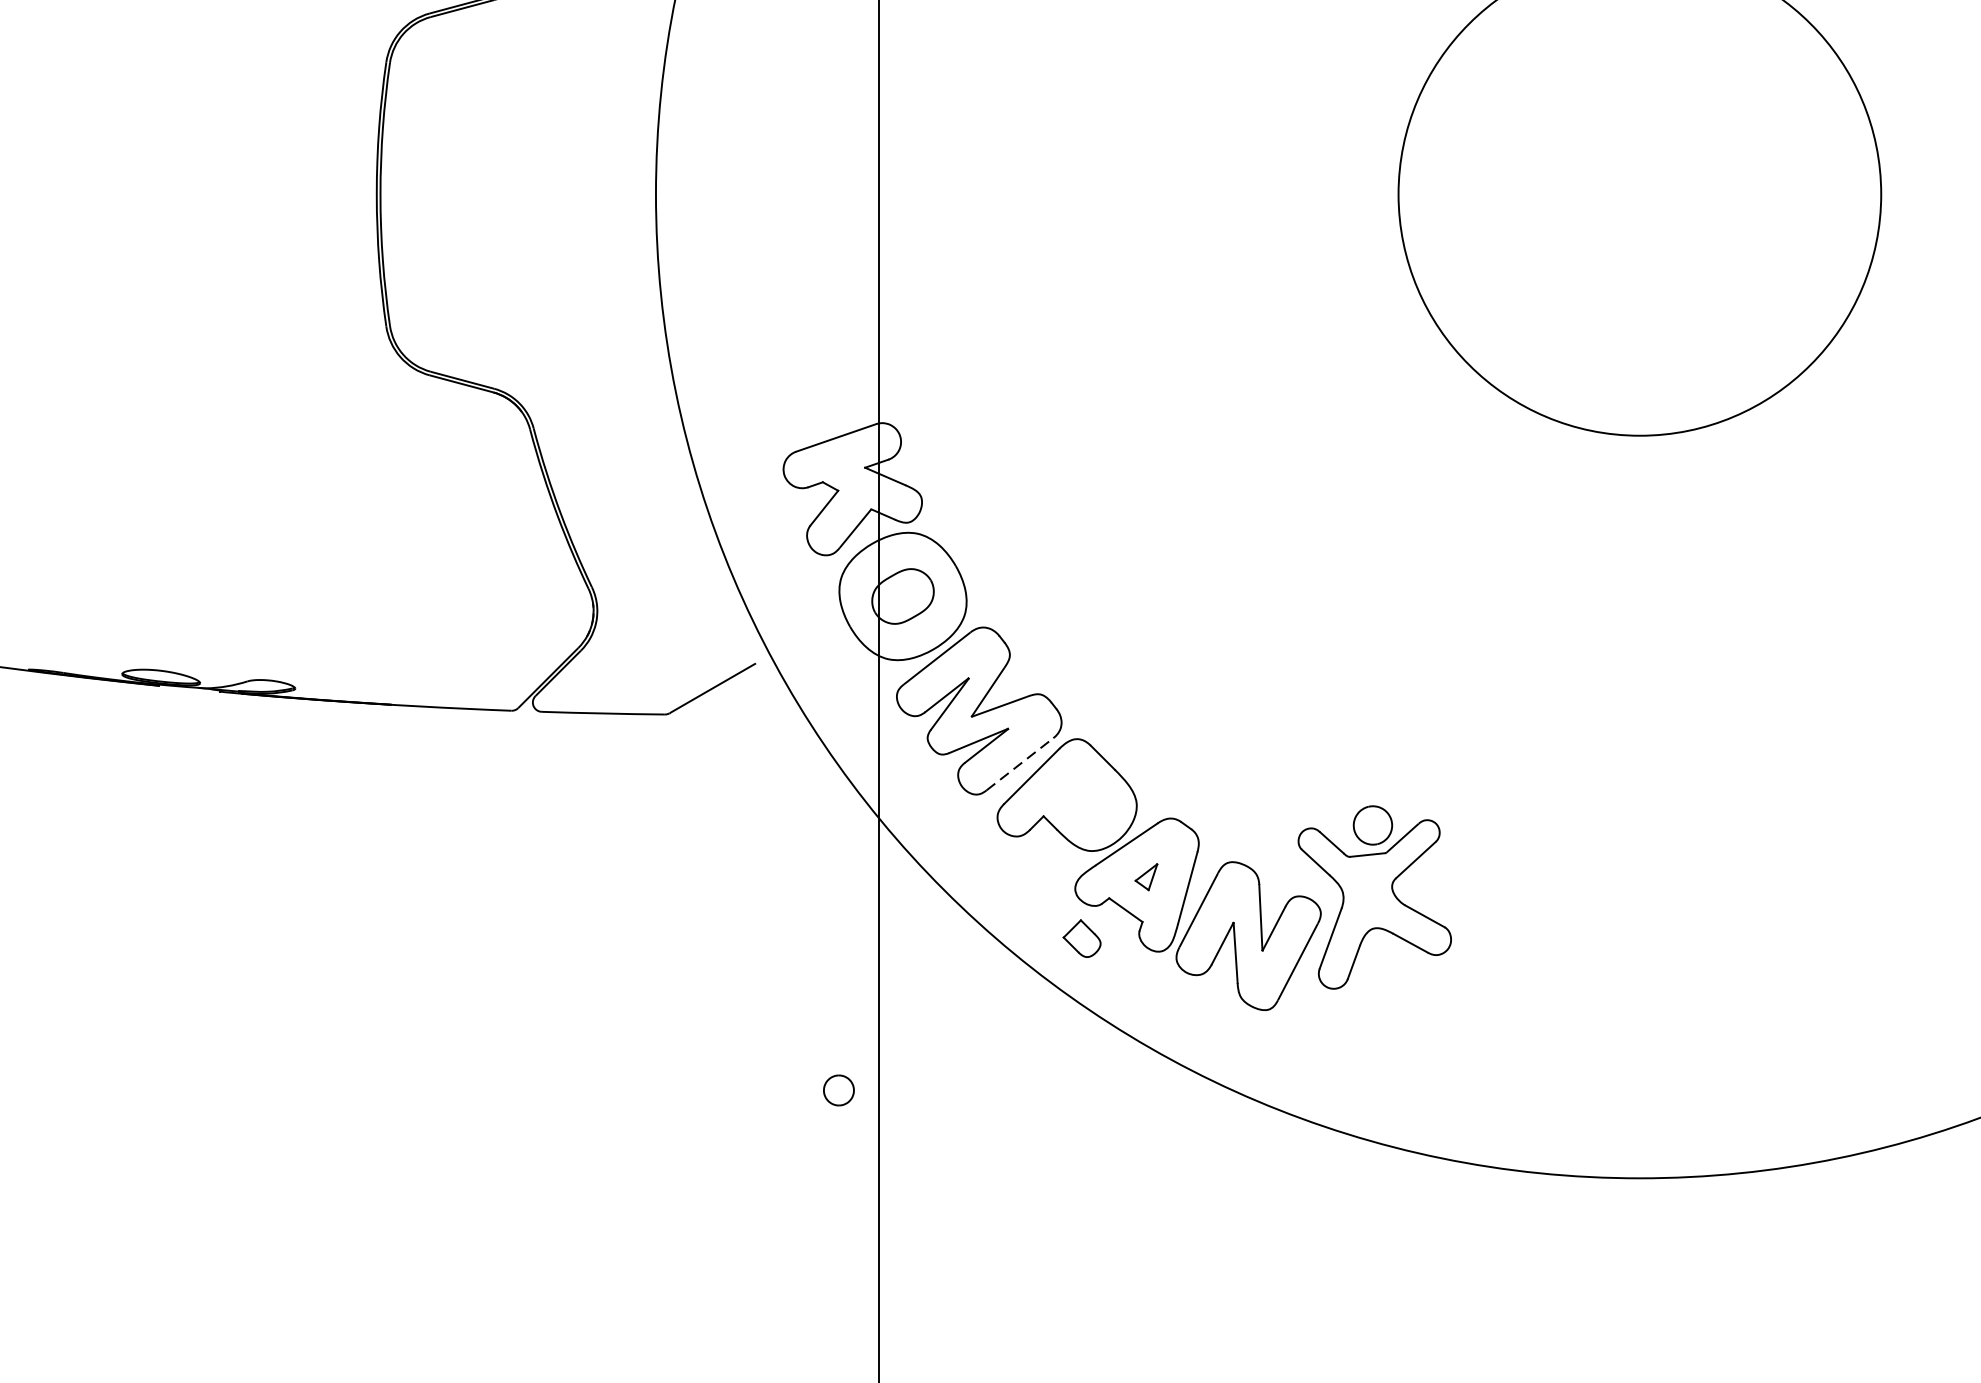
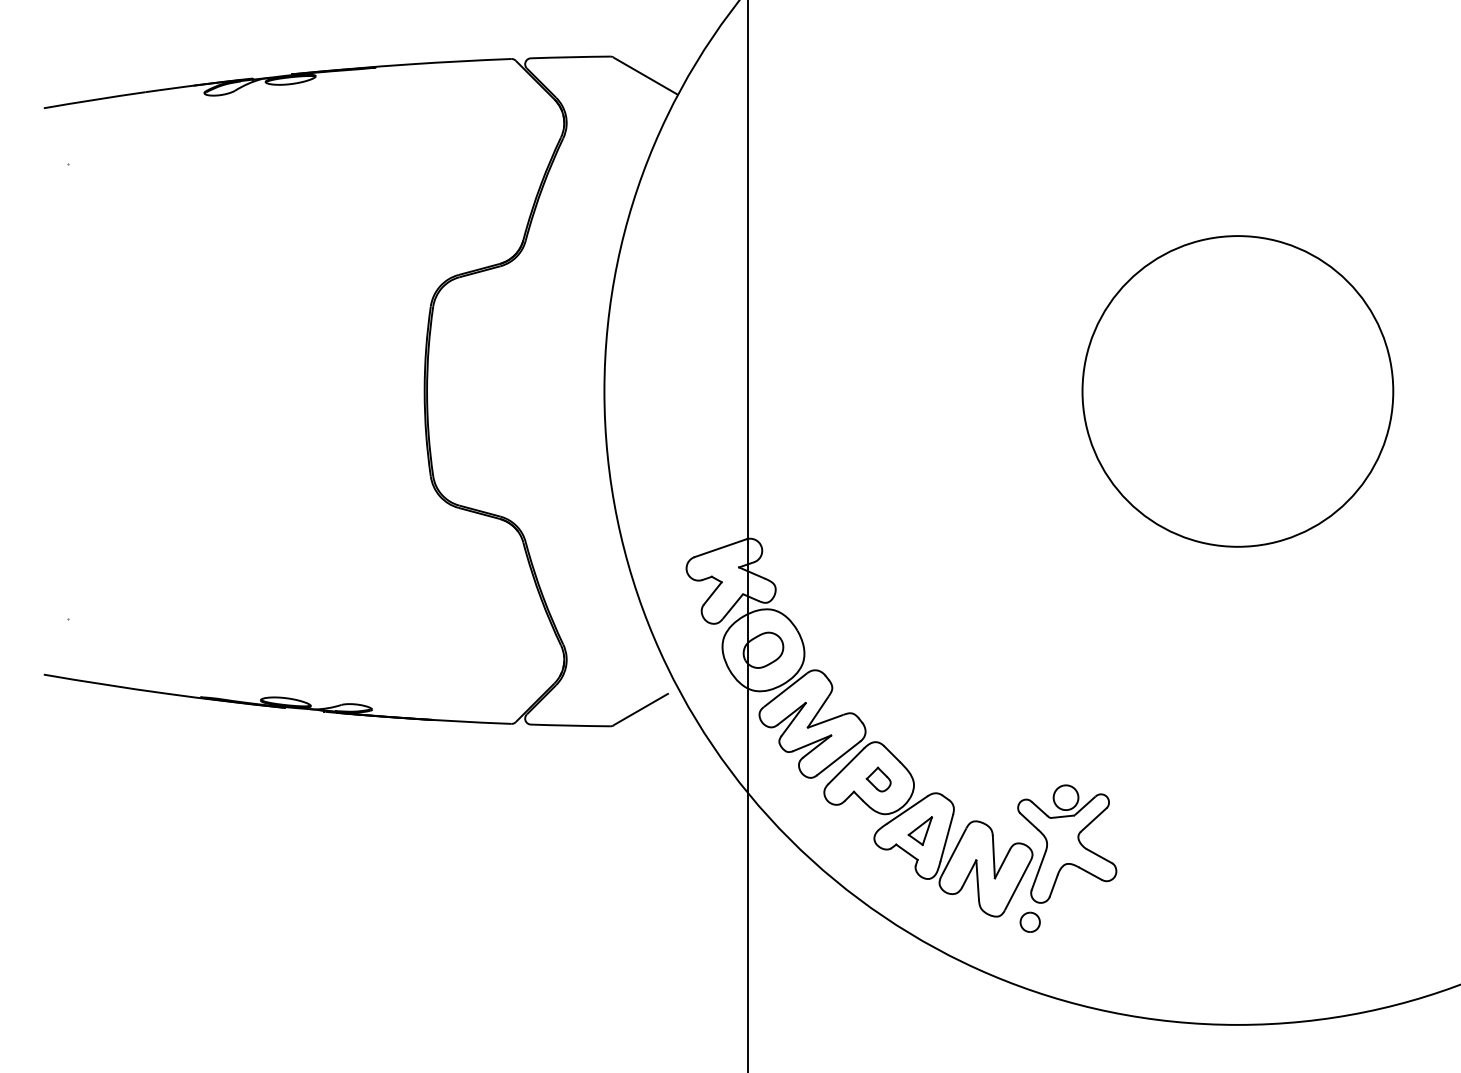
line: (1021, 764) -> (839, 758), dashed -> solid
part: (1145, 876) -> (919, 830), size x1.67
part: (1081, 938) -> (878, 779), moved
part: (837, 1089) -> (1029, 921), moved

